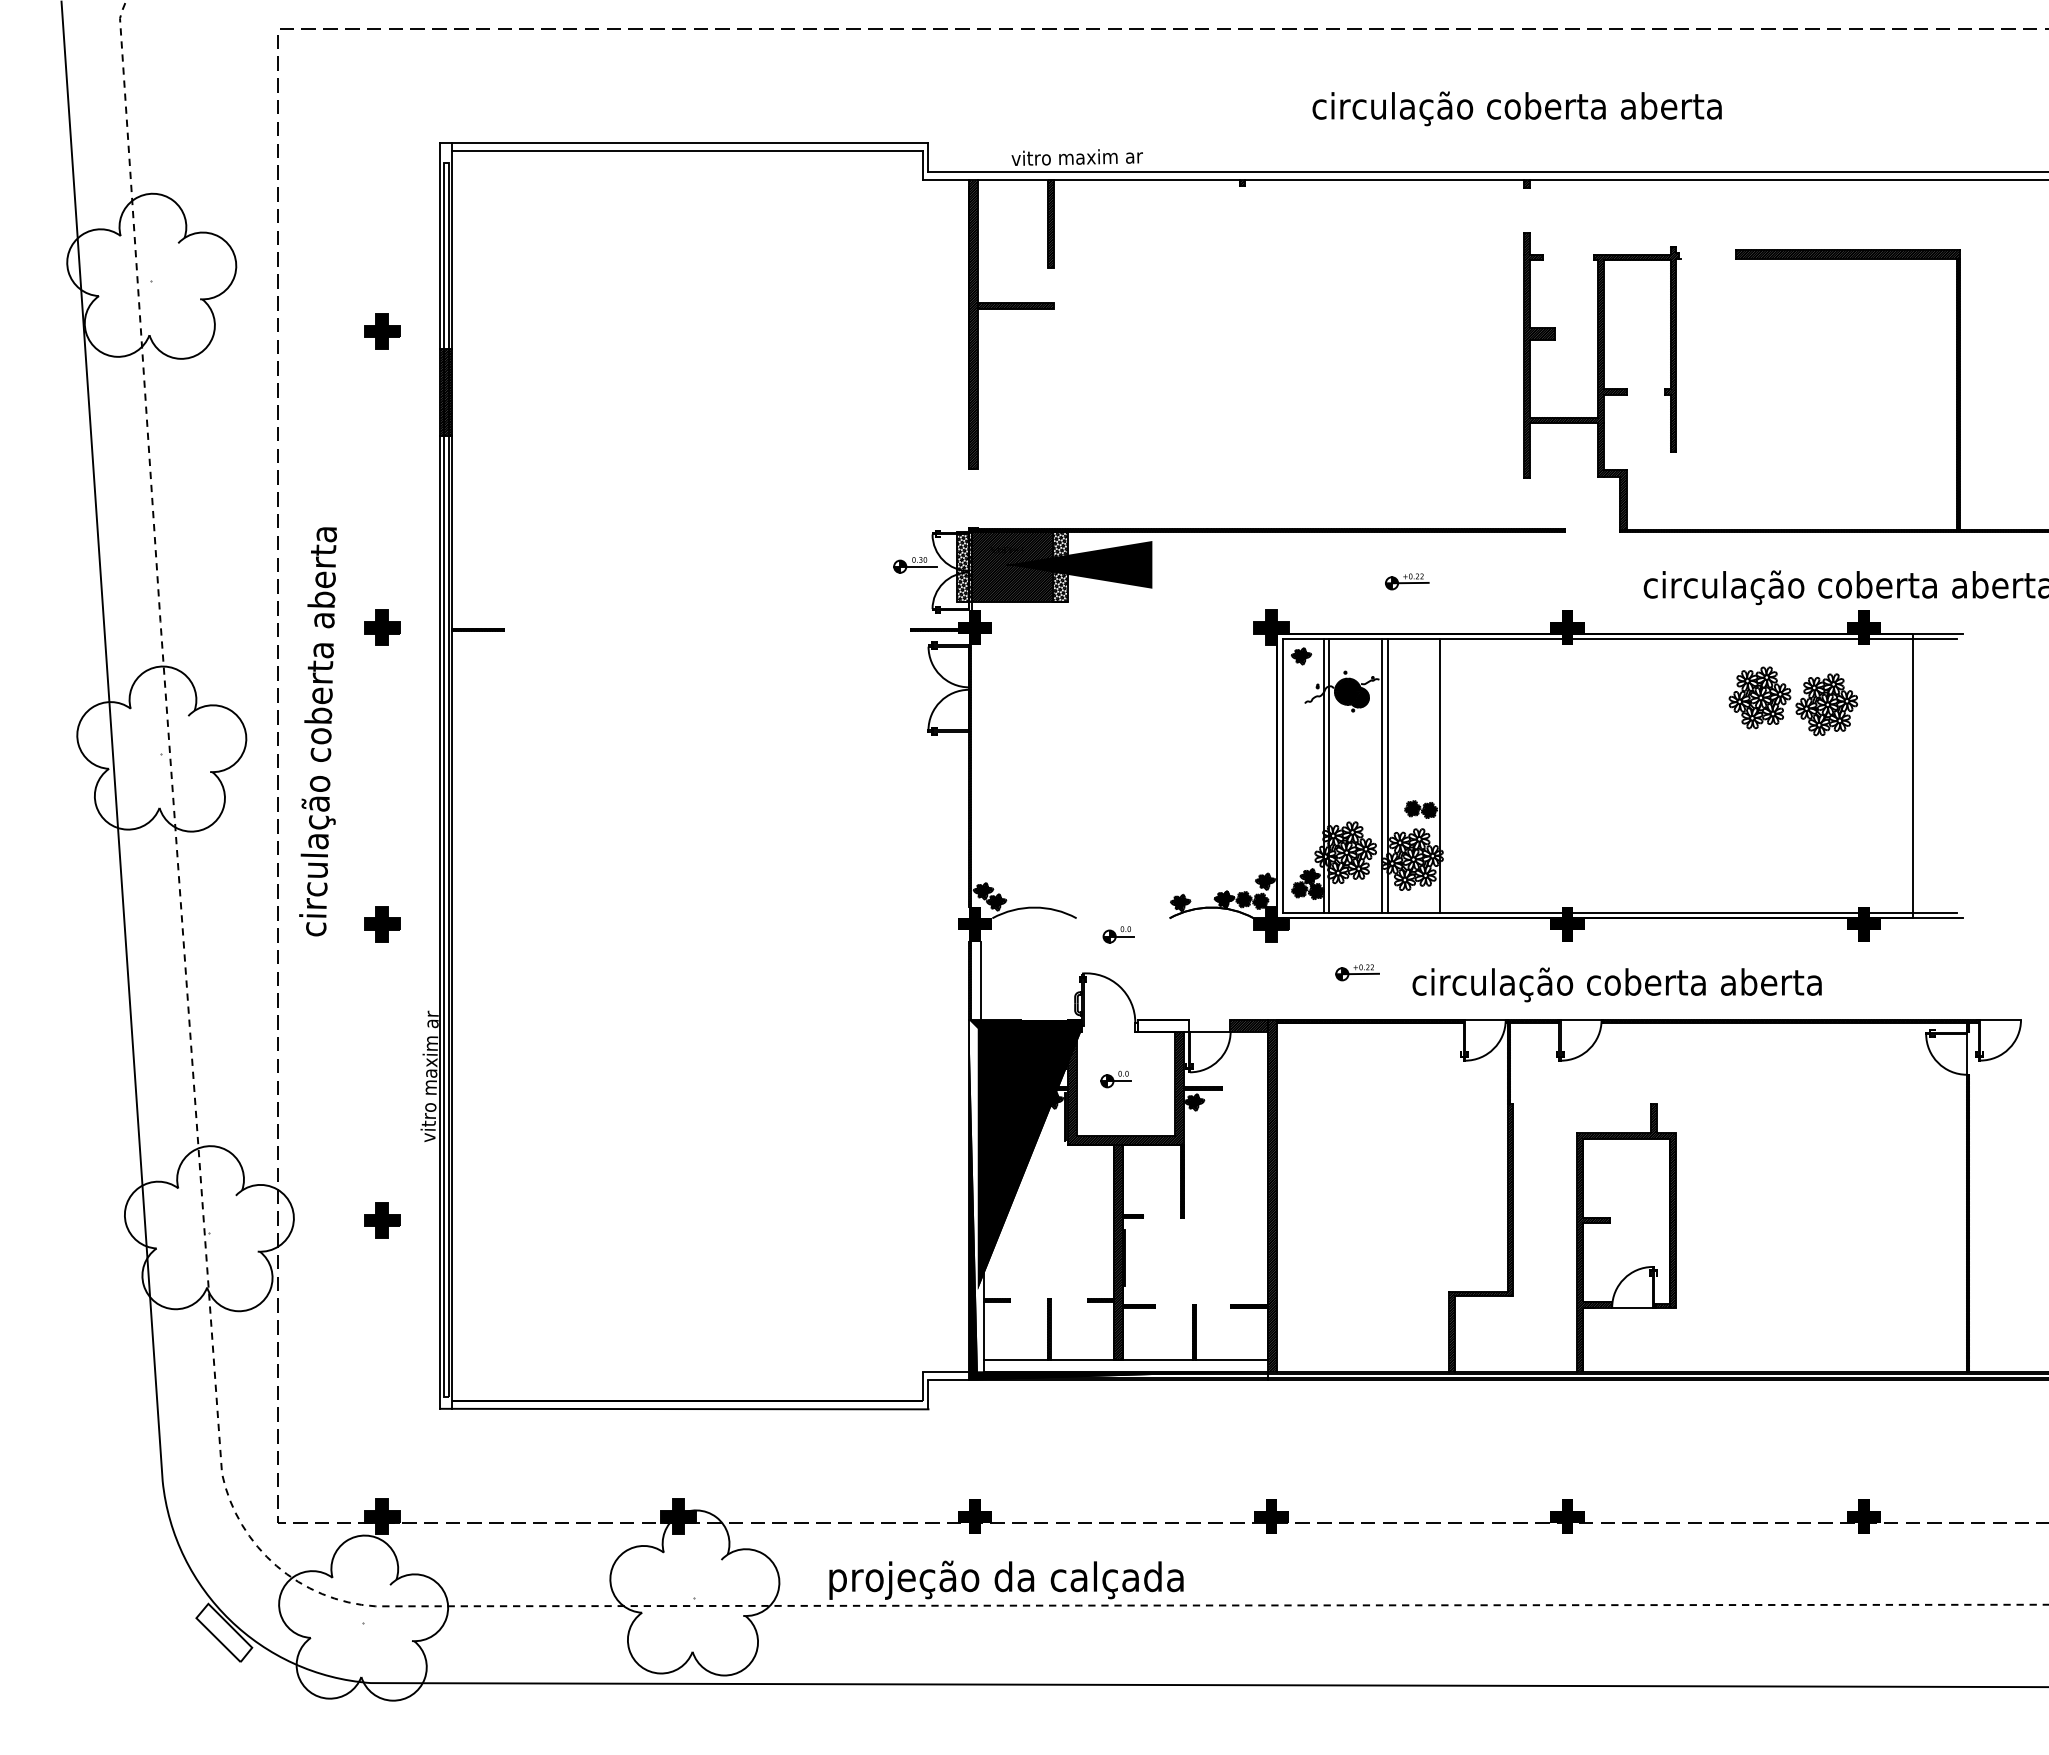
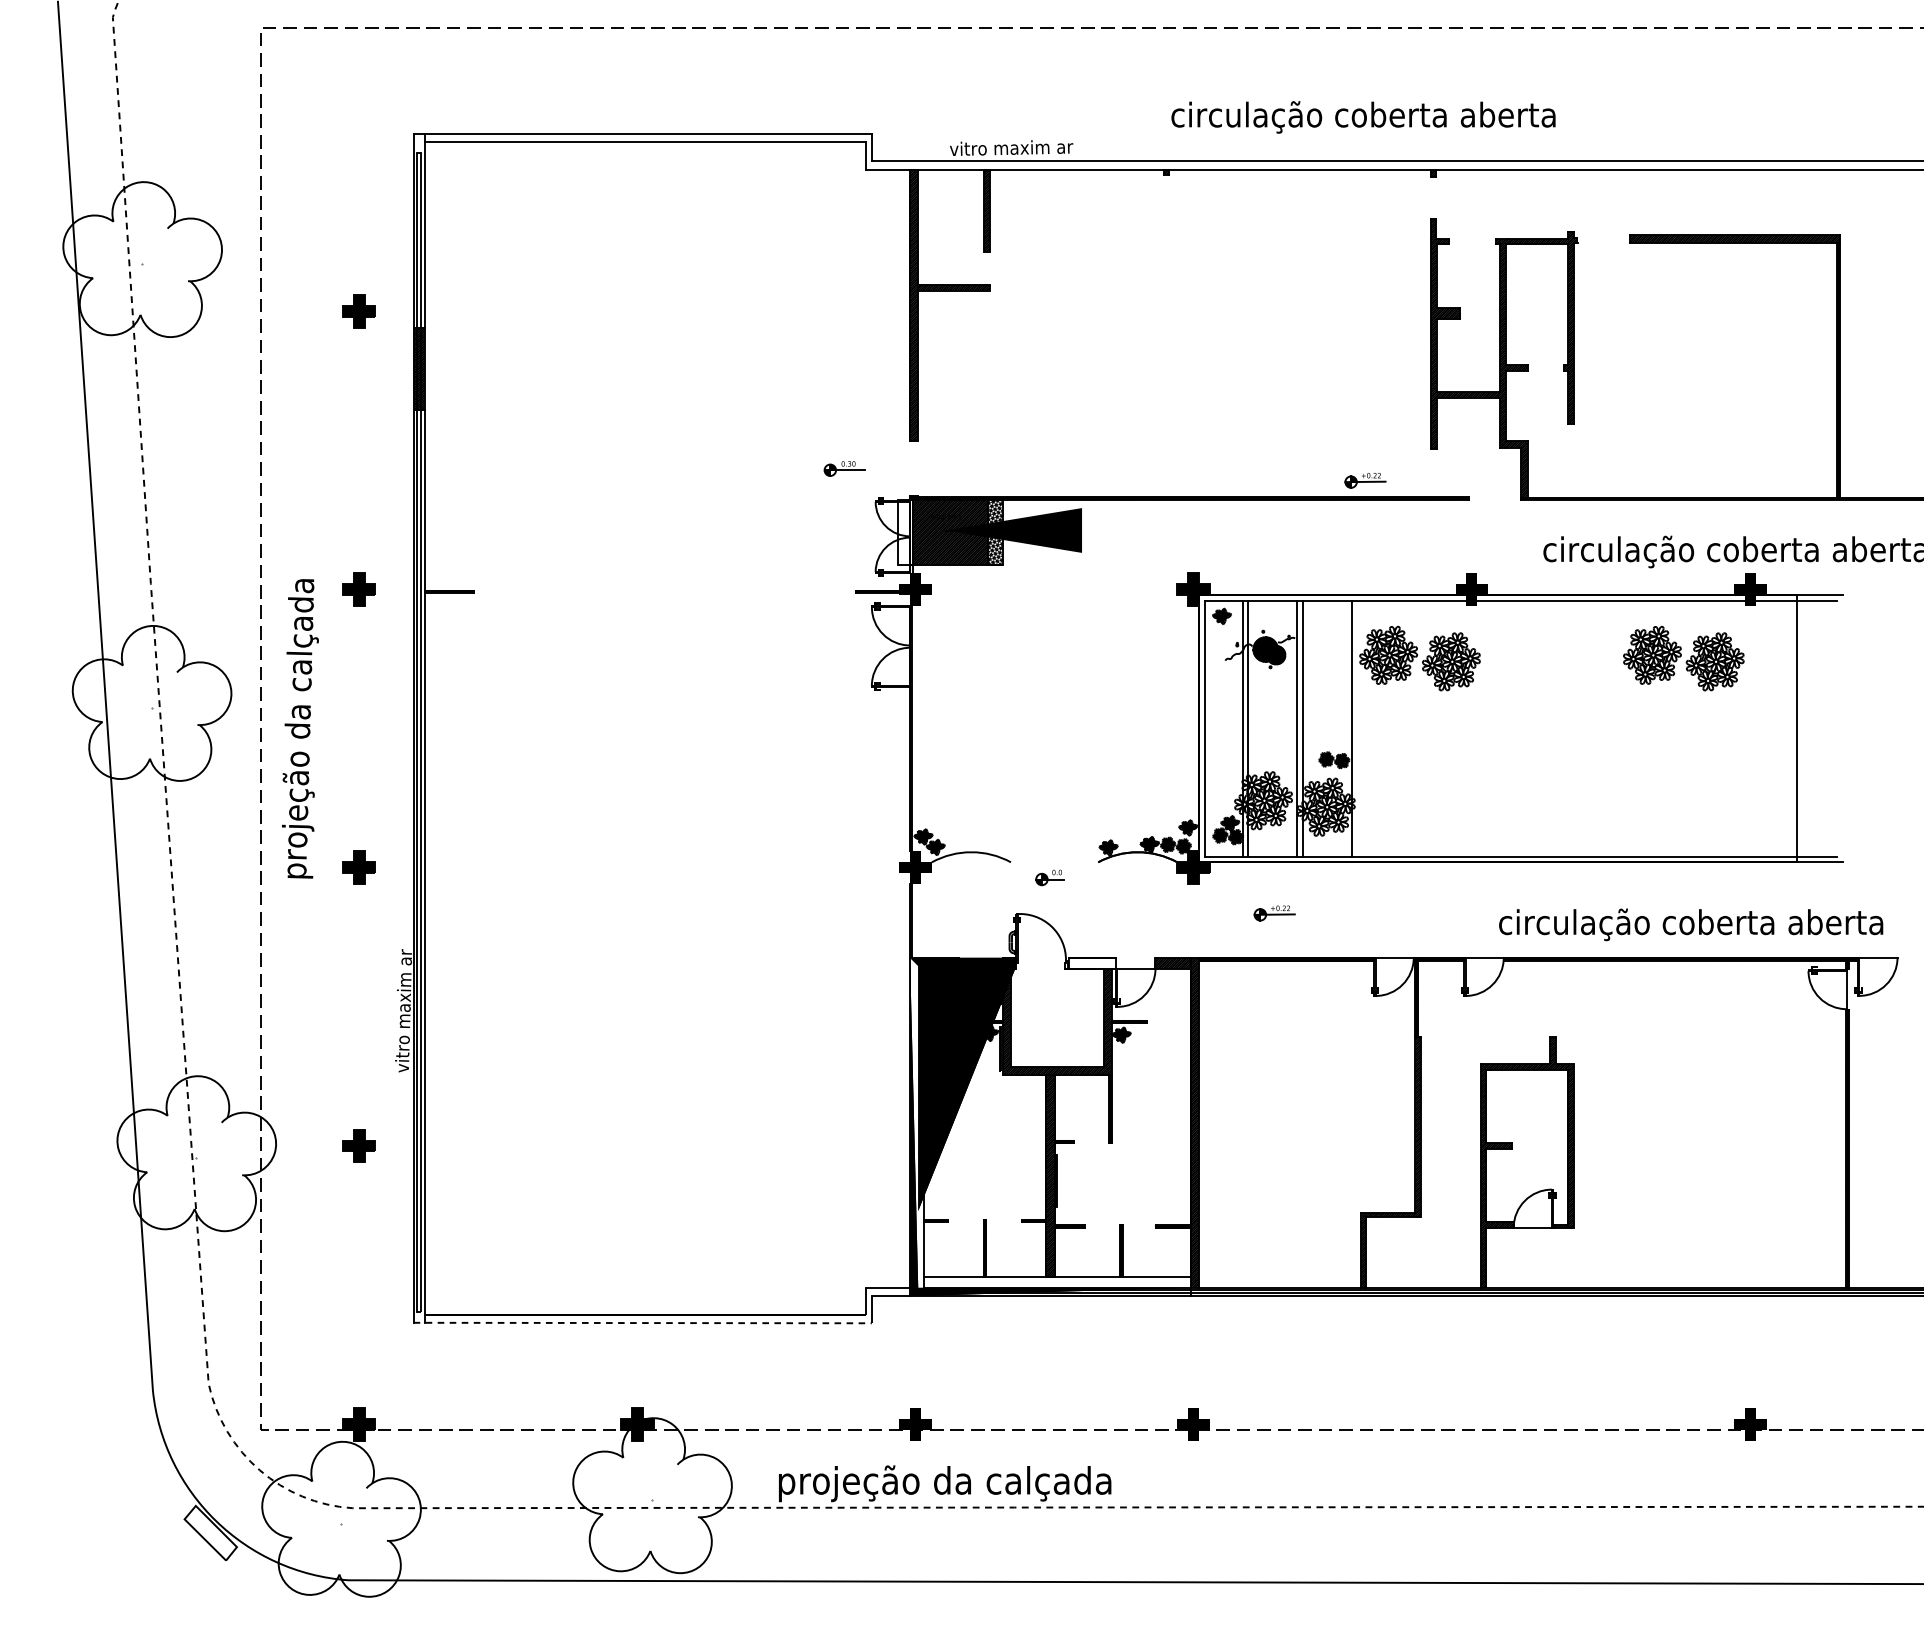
text: (1516, 108) -> (1362, 117), moved
part: (915, 565) -> (844, 469), moved
hatch: (964, 566) -> (905, 532), removed
part: (1407, 581) -> (1365, 480), moved
part: (1511, 701) -> (1419, 658), added
text: (319, 731) -> (300, 686), circulação coberta aberta -> projeção da calçada
fill: (1567, 923) -> (1471, 867), removed
fill: (1863, 923) -> (1749, 867), removed
line: (980, 980) -> (920, 920), removed
text: (1616, 984) -> (1690, 924), moved
part: (1115, 1079) -> (1047, 1013), removed
line: (684, 1409) -> (642, 1323), solid -> dashed
fill: (1567, 1516) -> (1471, 1423), removed

